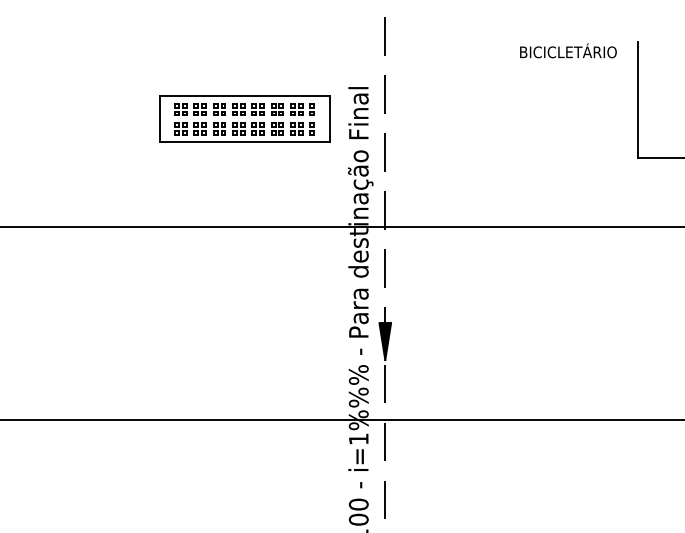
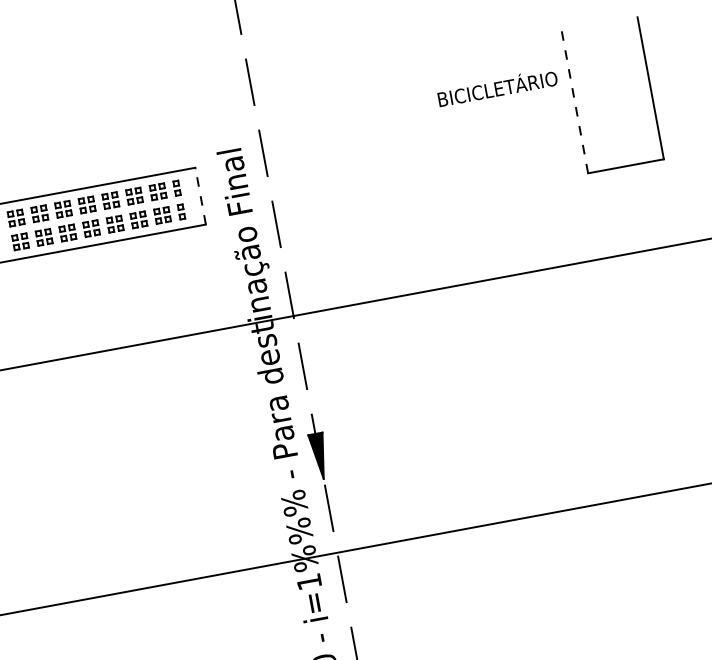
text: (568, 50) -> (497, 86), moved
line: (638, 99) -> (575, 101), solid -> dashed
line: (329, 118) -> (200, 195), solid -> dashed

